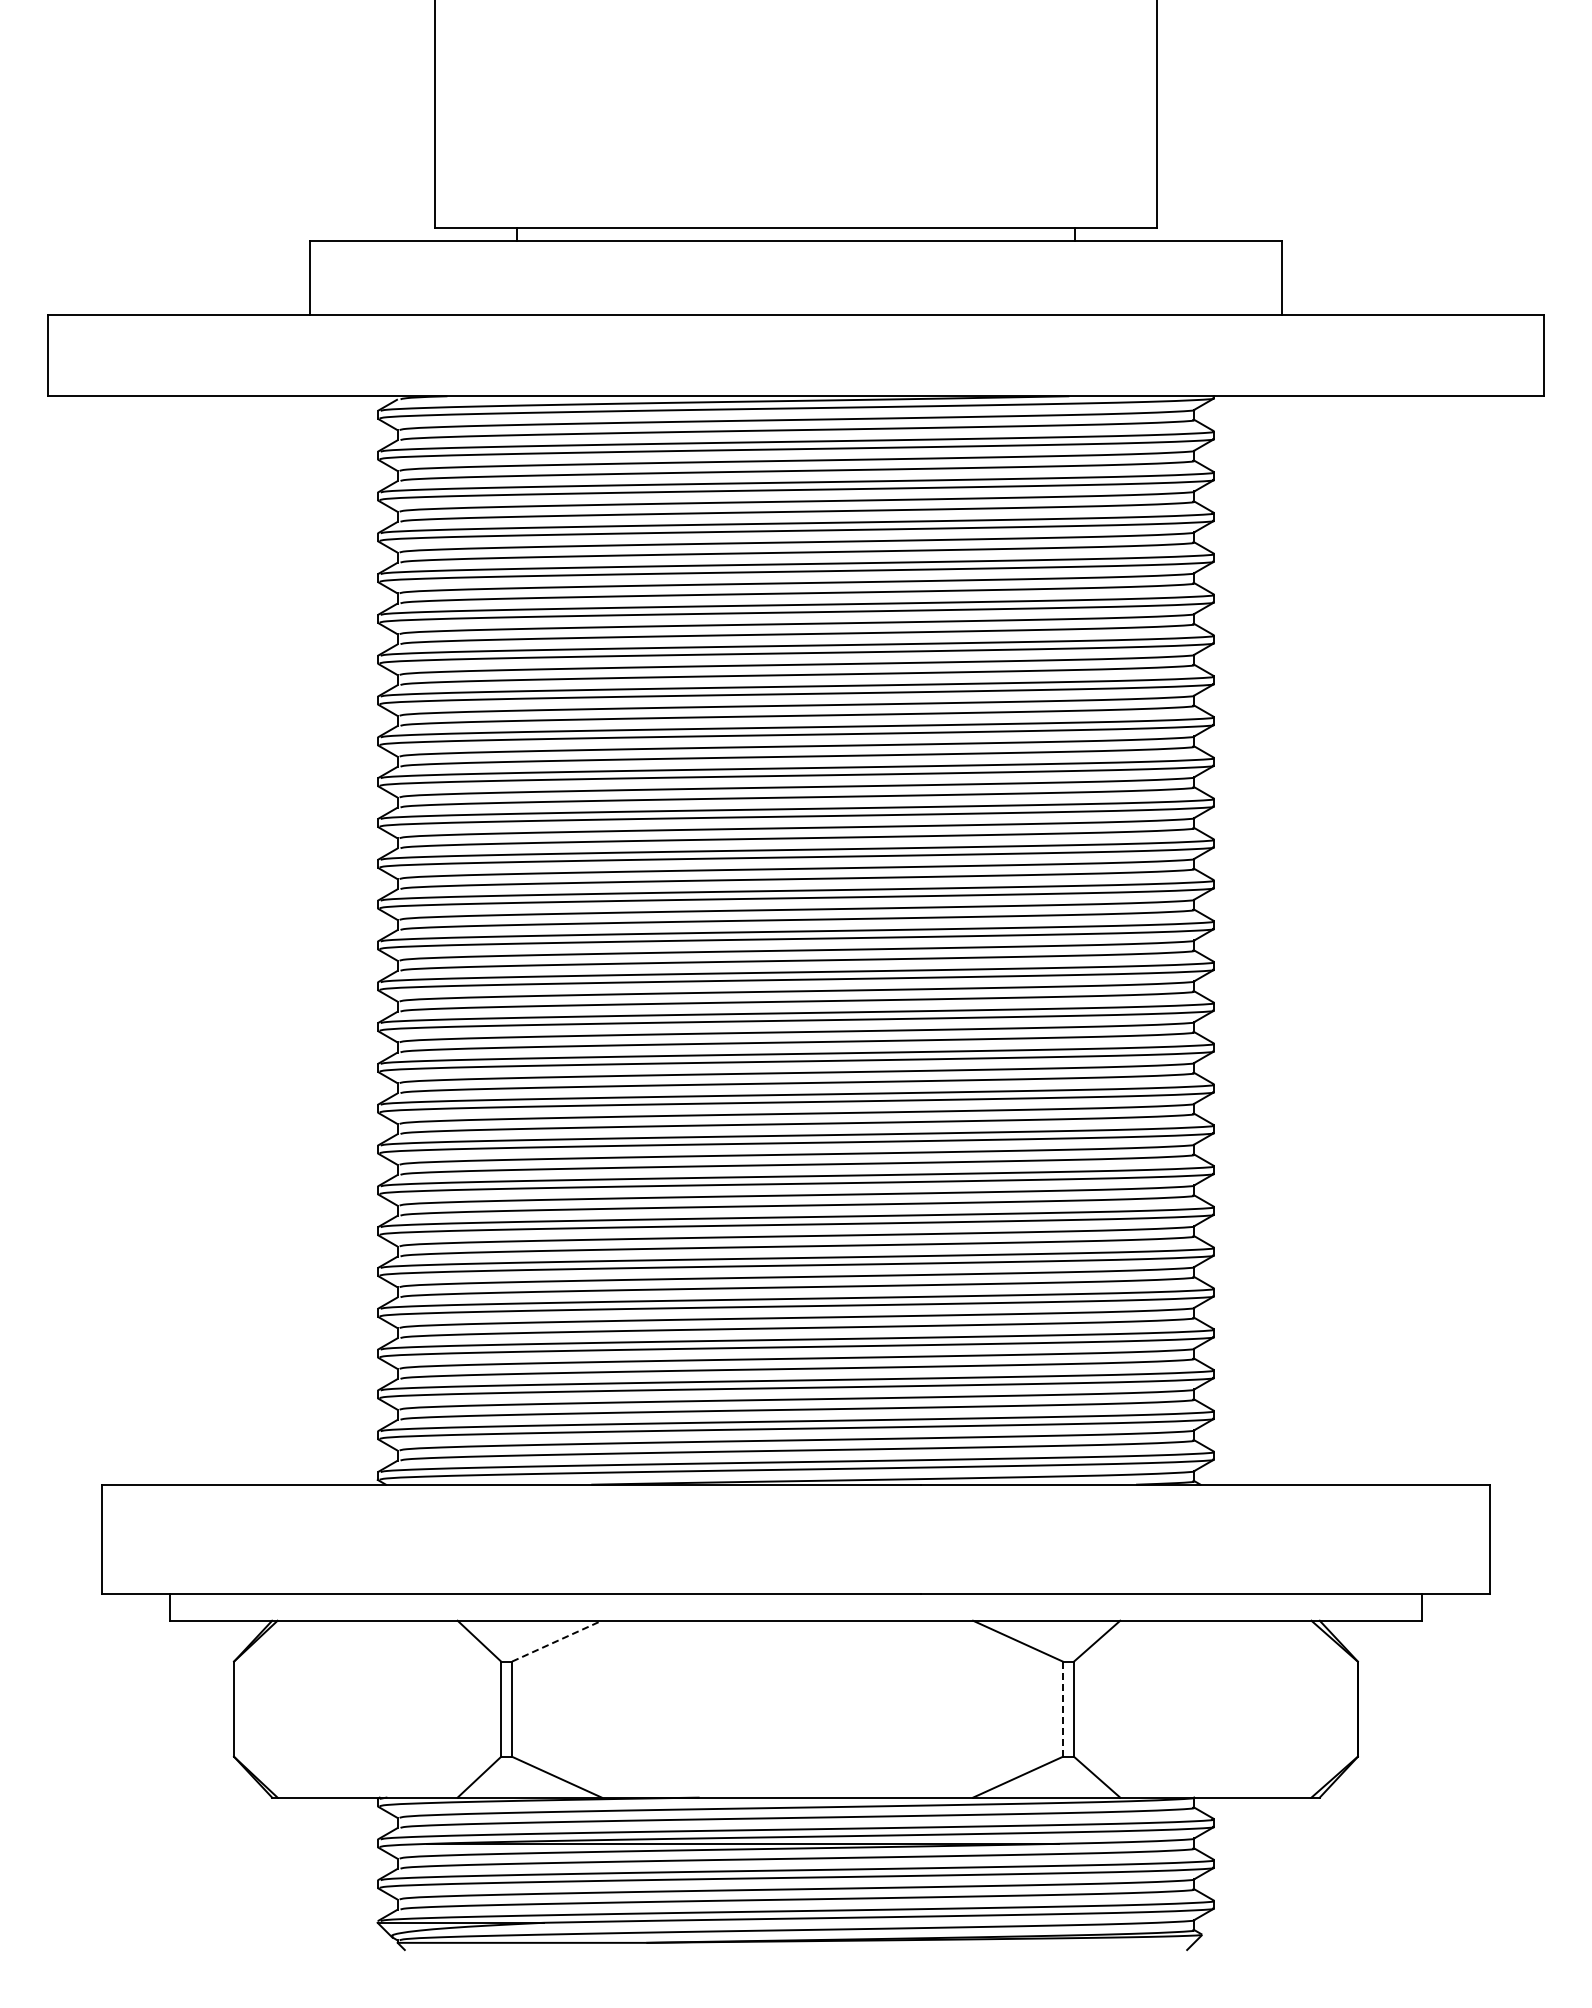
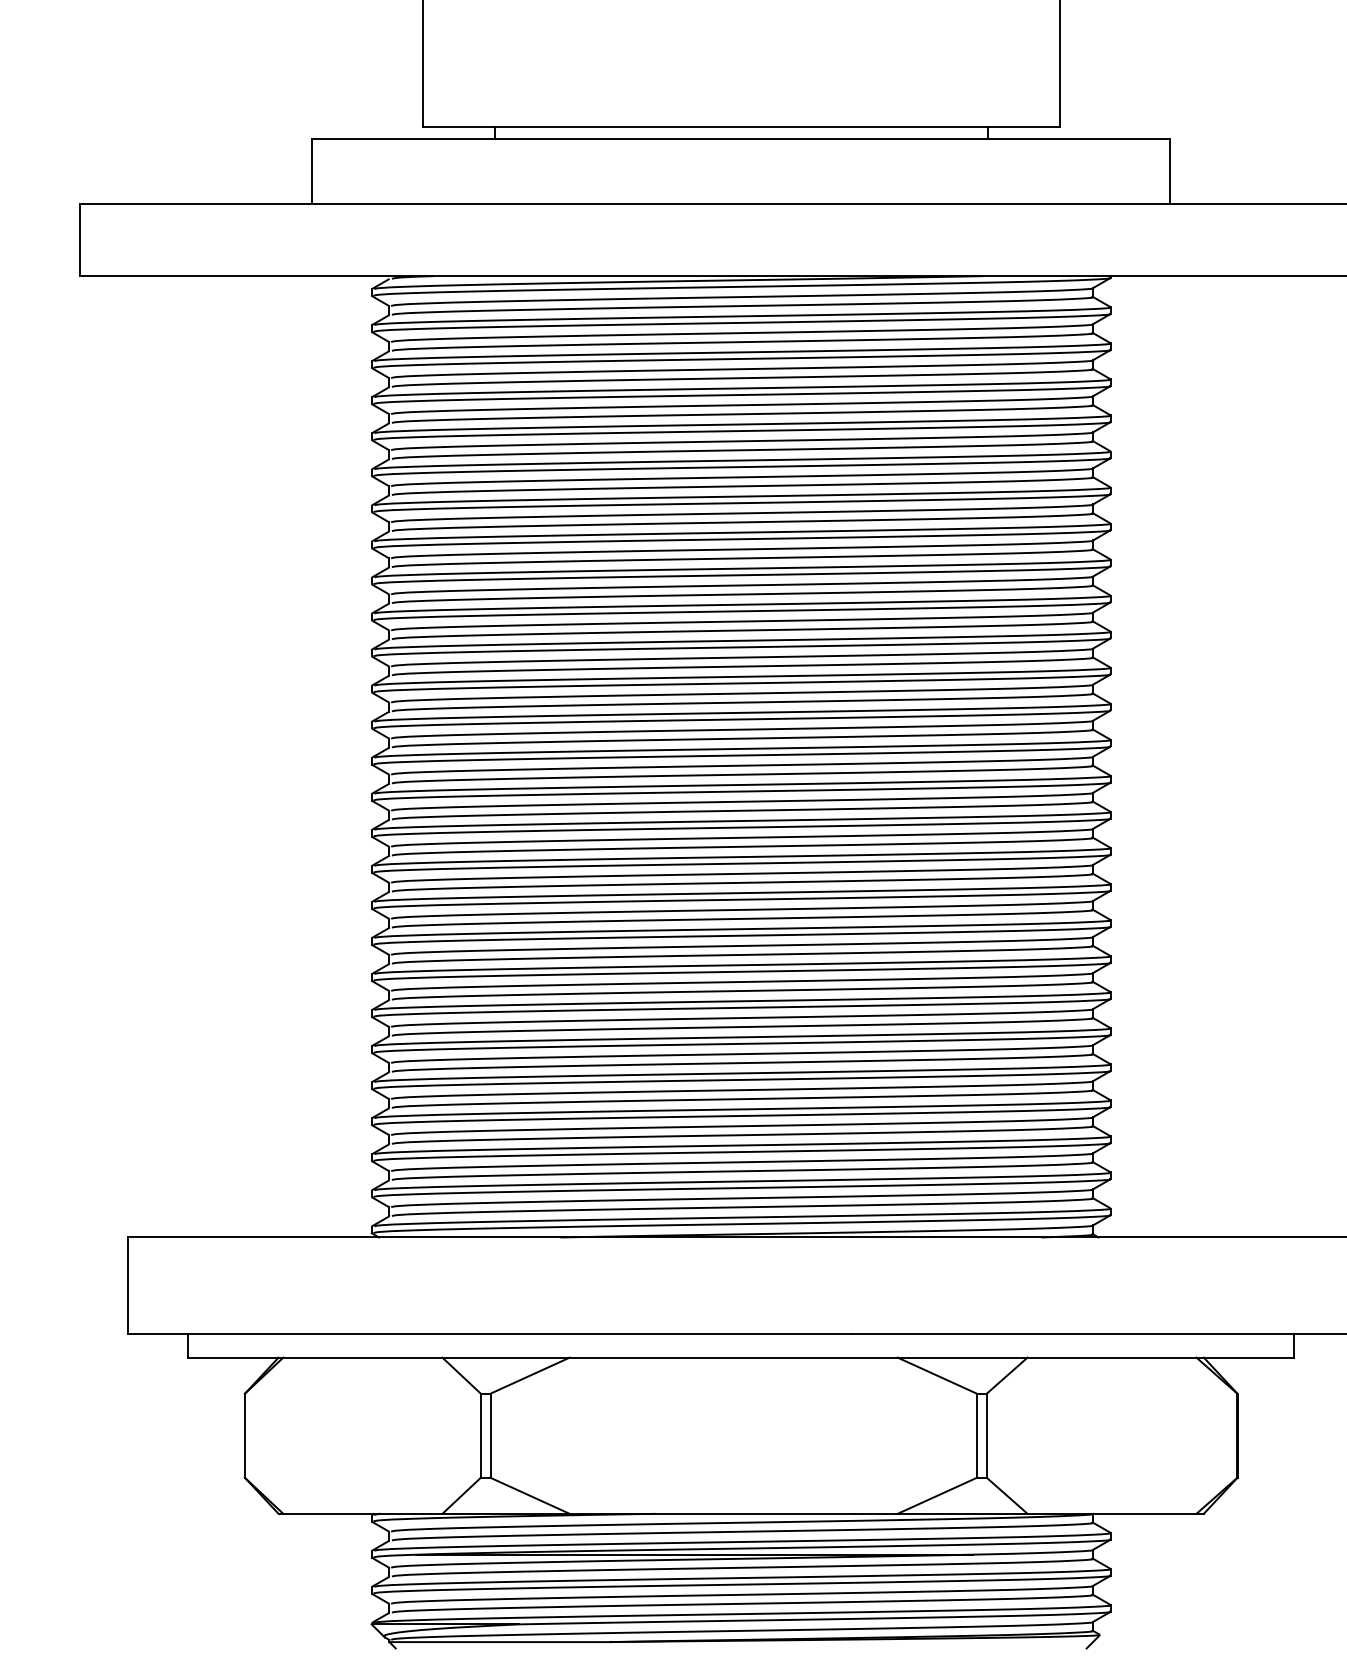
line: (557, 1640) -> (530, 1375), dashed -> solid
line: (1062, 1709) -> (976, 1436), dashed -> solid

